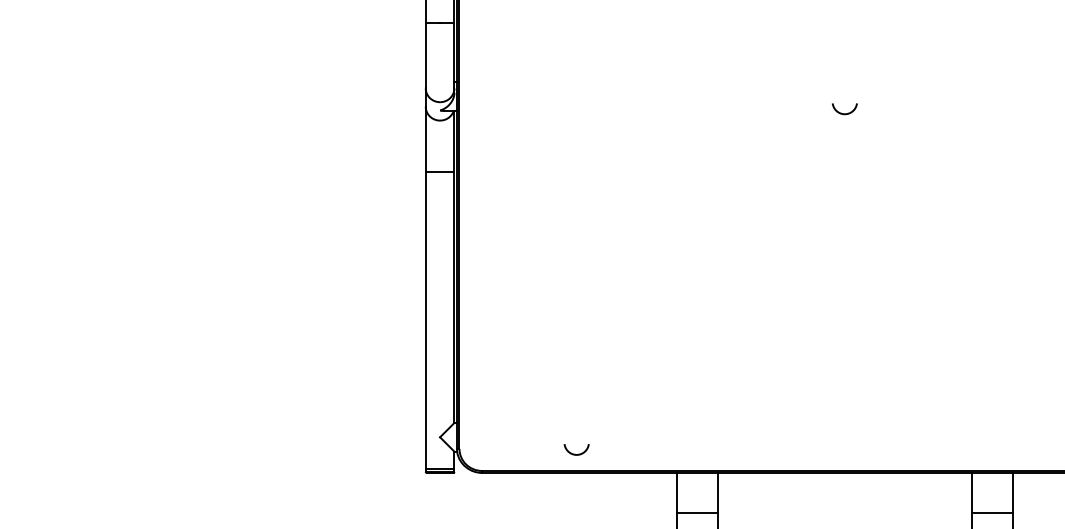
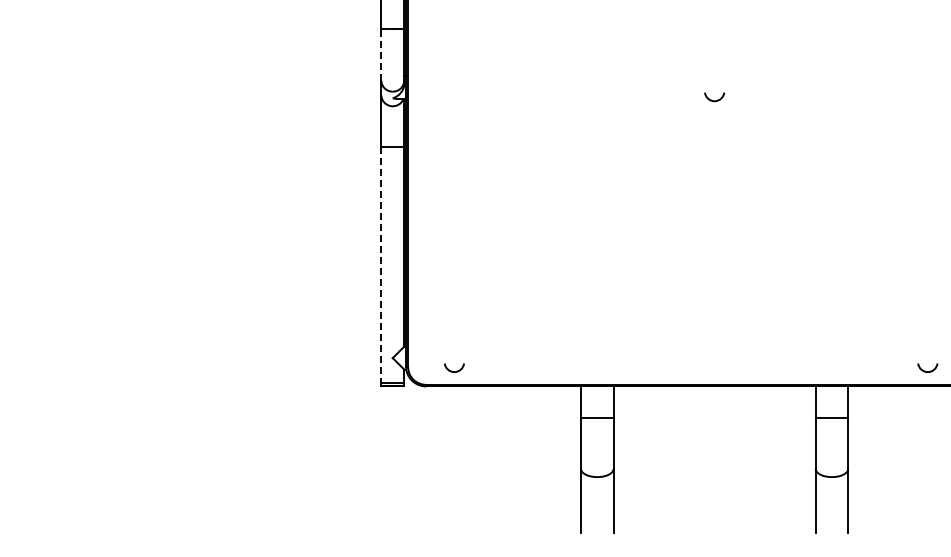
line: (425, 55) -> (381, 54), solid -> dashed
line: (425, 320) -> (381, 265), solid -> dashed
arc: (579, 452) -> (456, 370), moved

